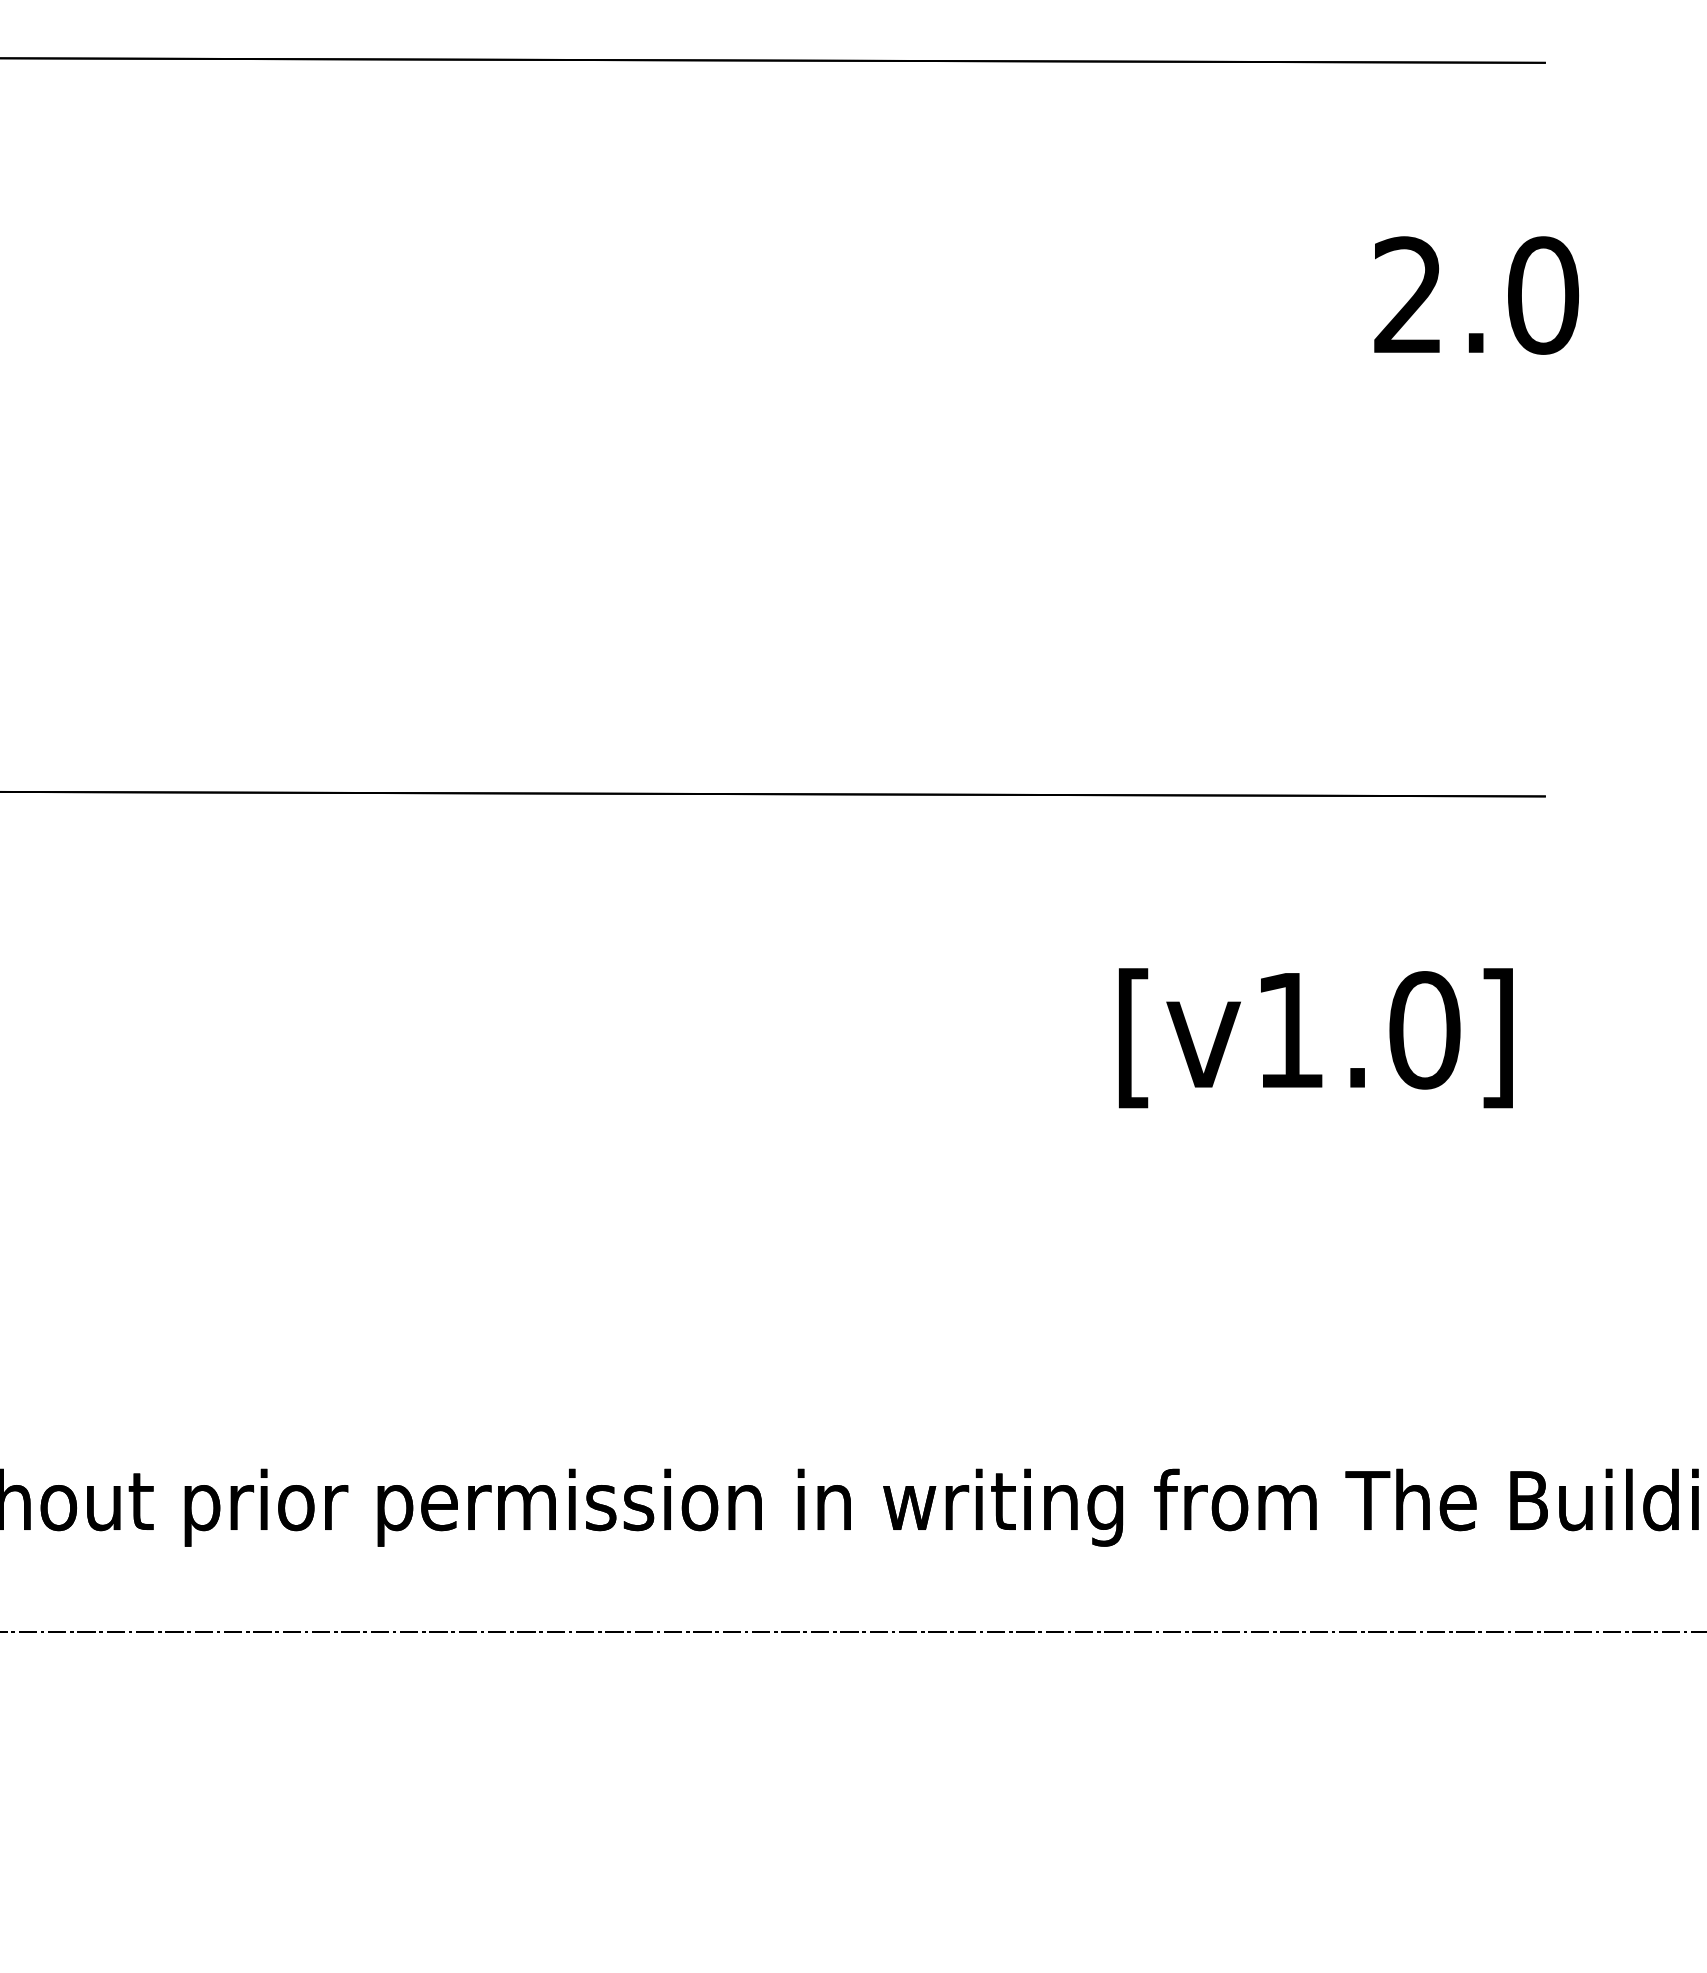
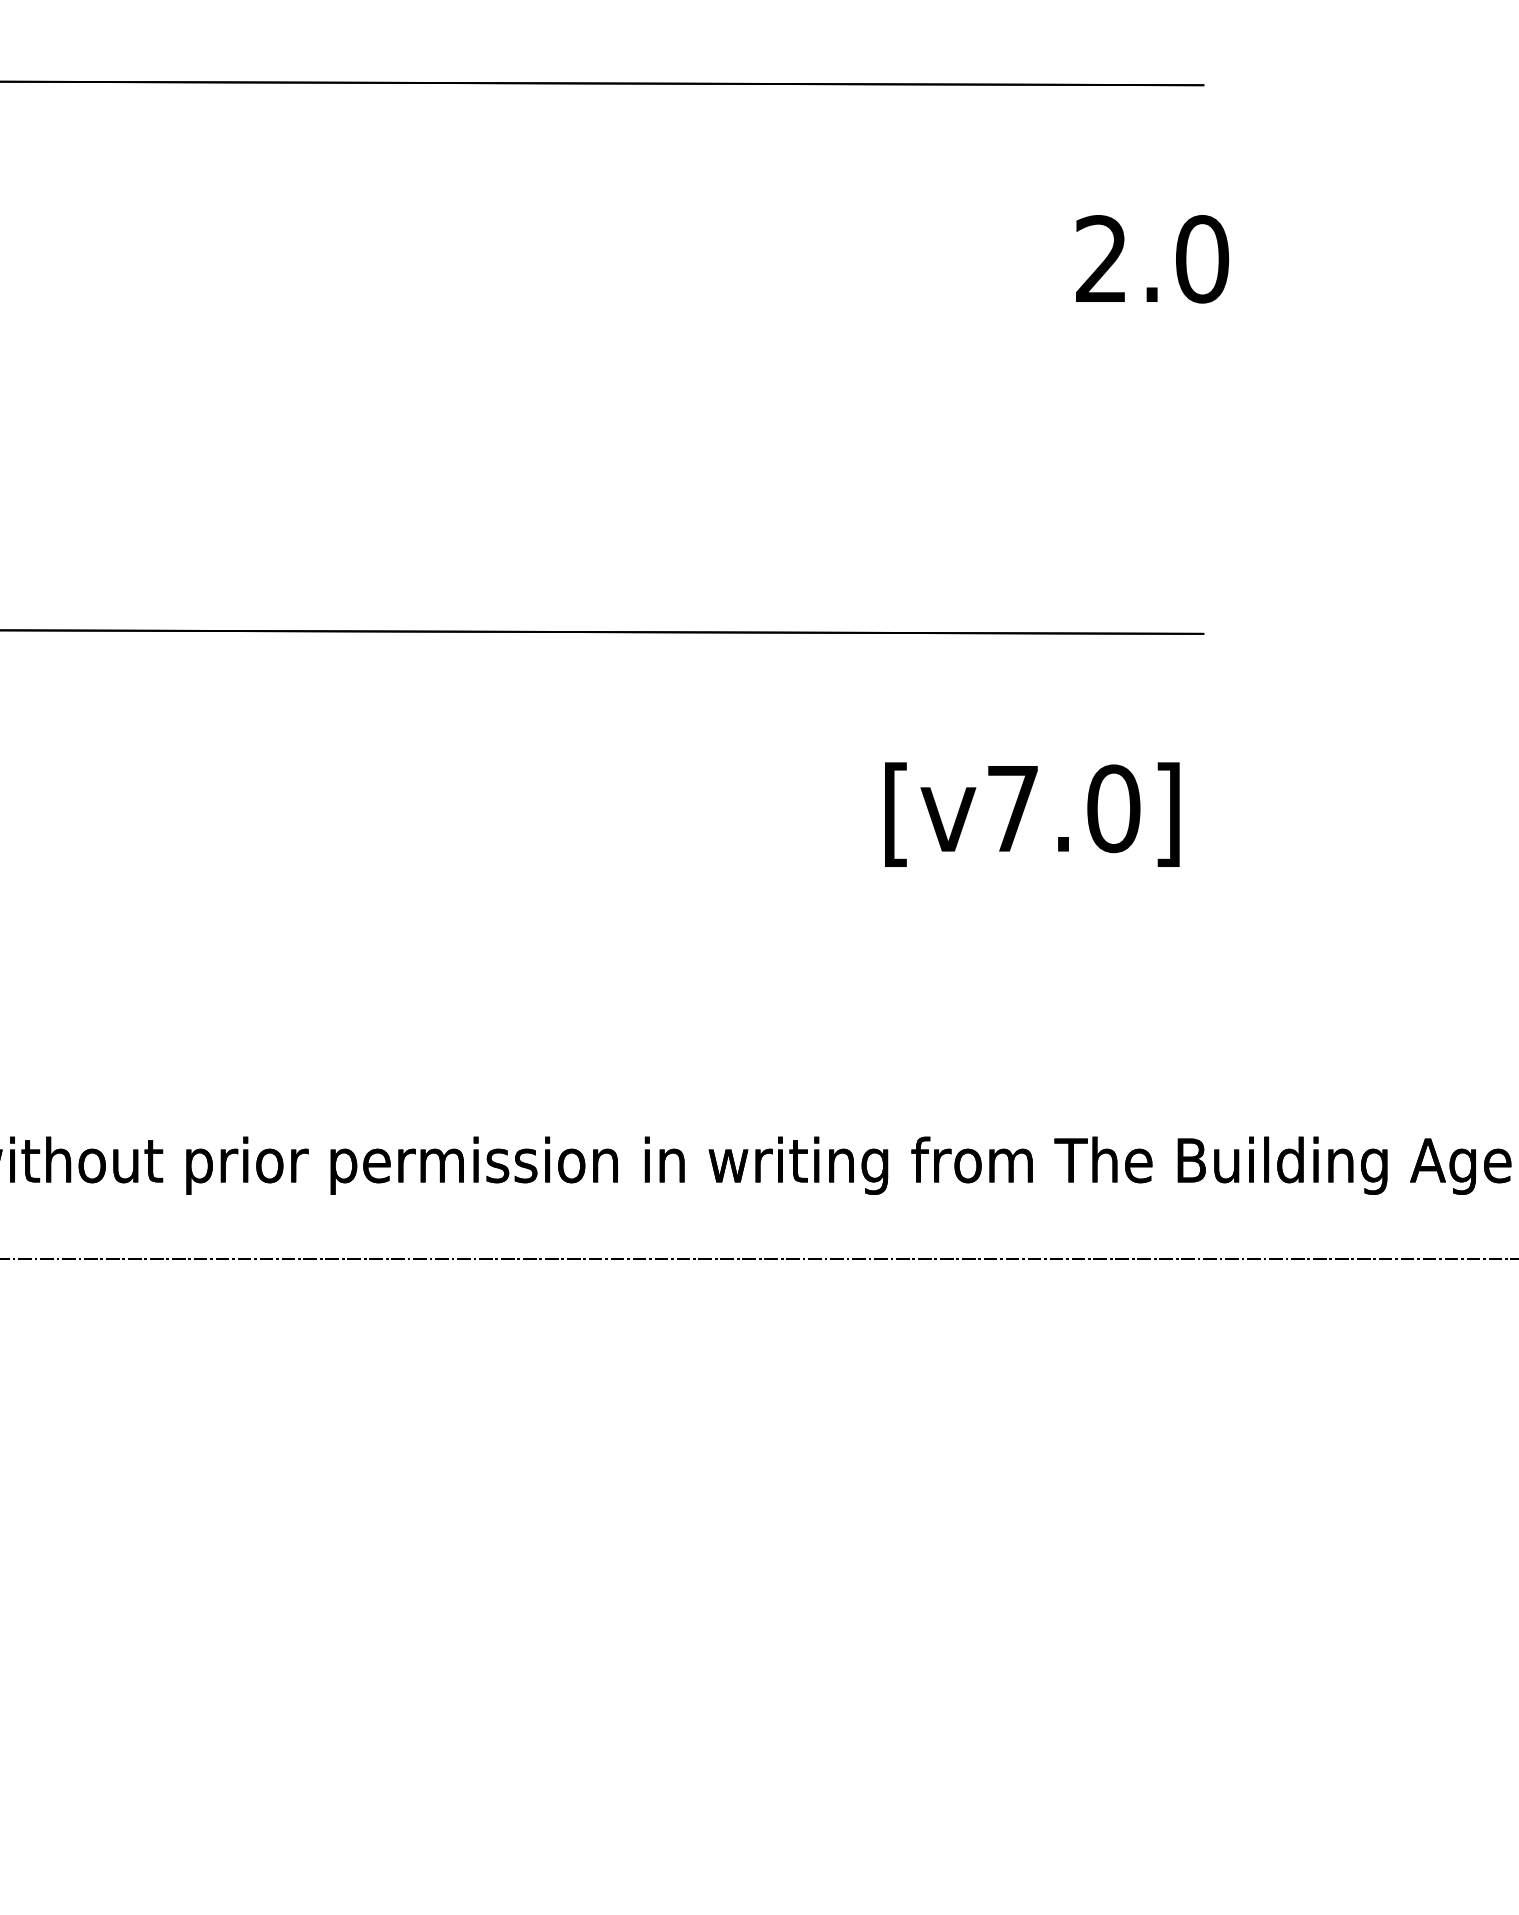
text: (1289, 1029) -> (1012, 808), [v1.0] -> [v7.0]

